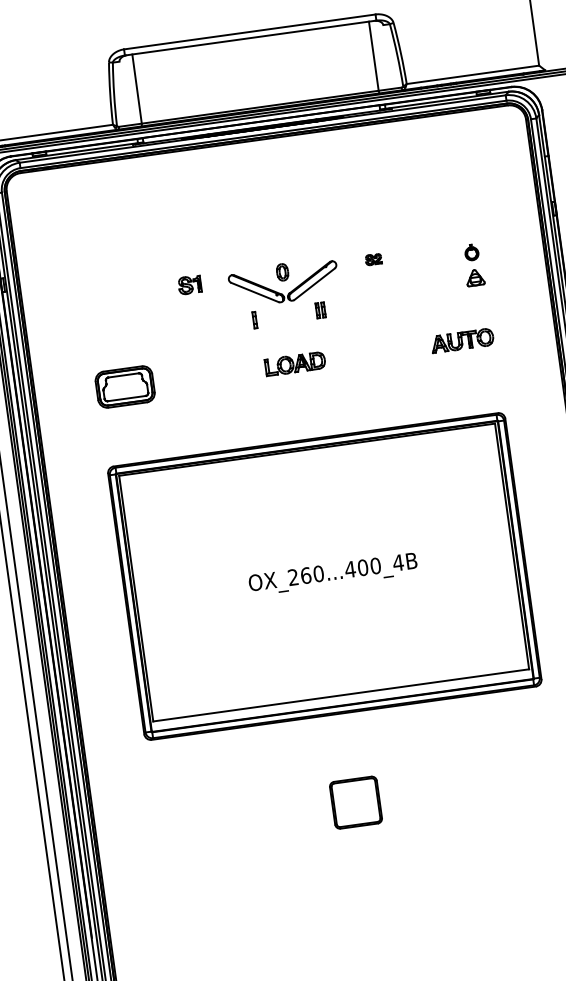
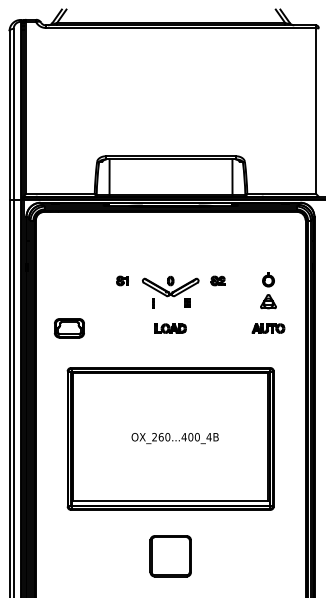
part: (372, 258) -> (217, 280), size x1.67
part: (473, 264) -> (268, 290), size x1.67
part: (462, 340) -> (268, 328), moved
part: (125, 387) -> (69, 328), moved
part: (355, 802) -> (170, 556), size x1.67

